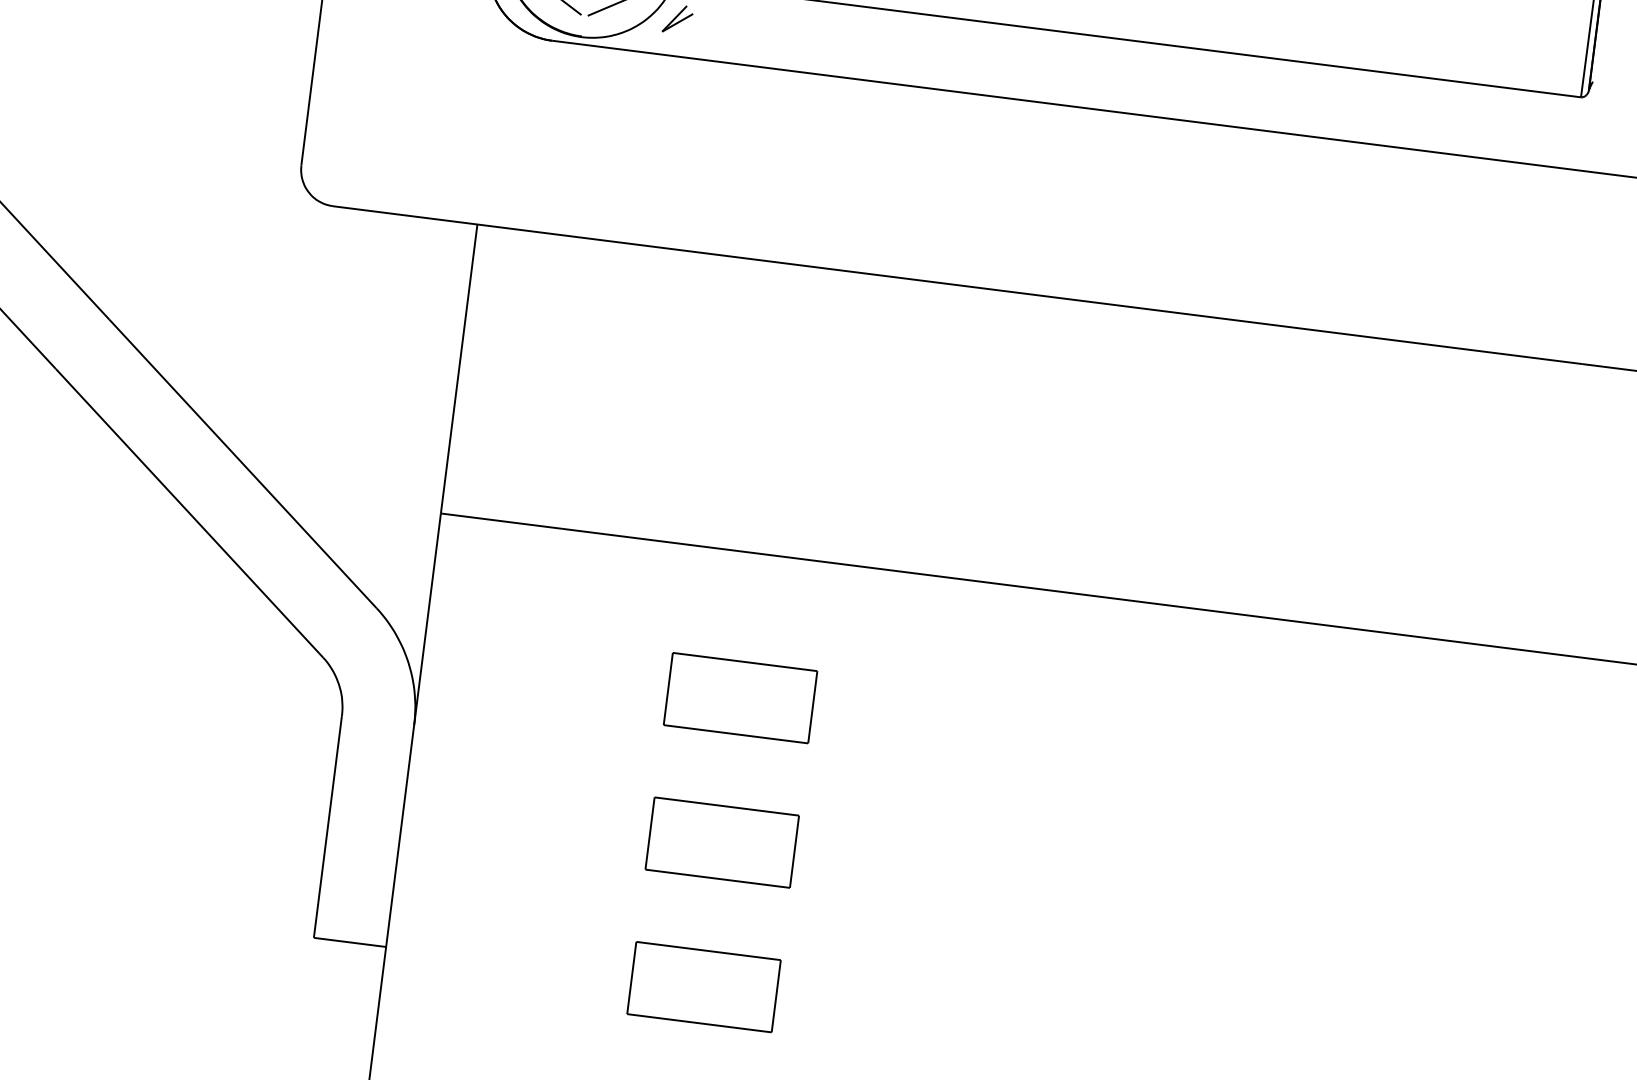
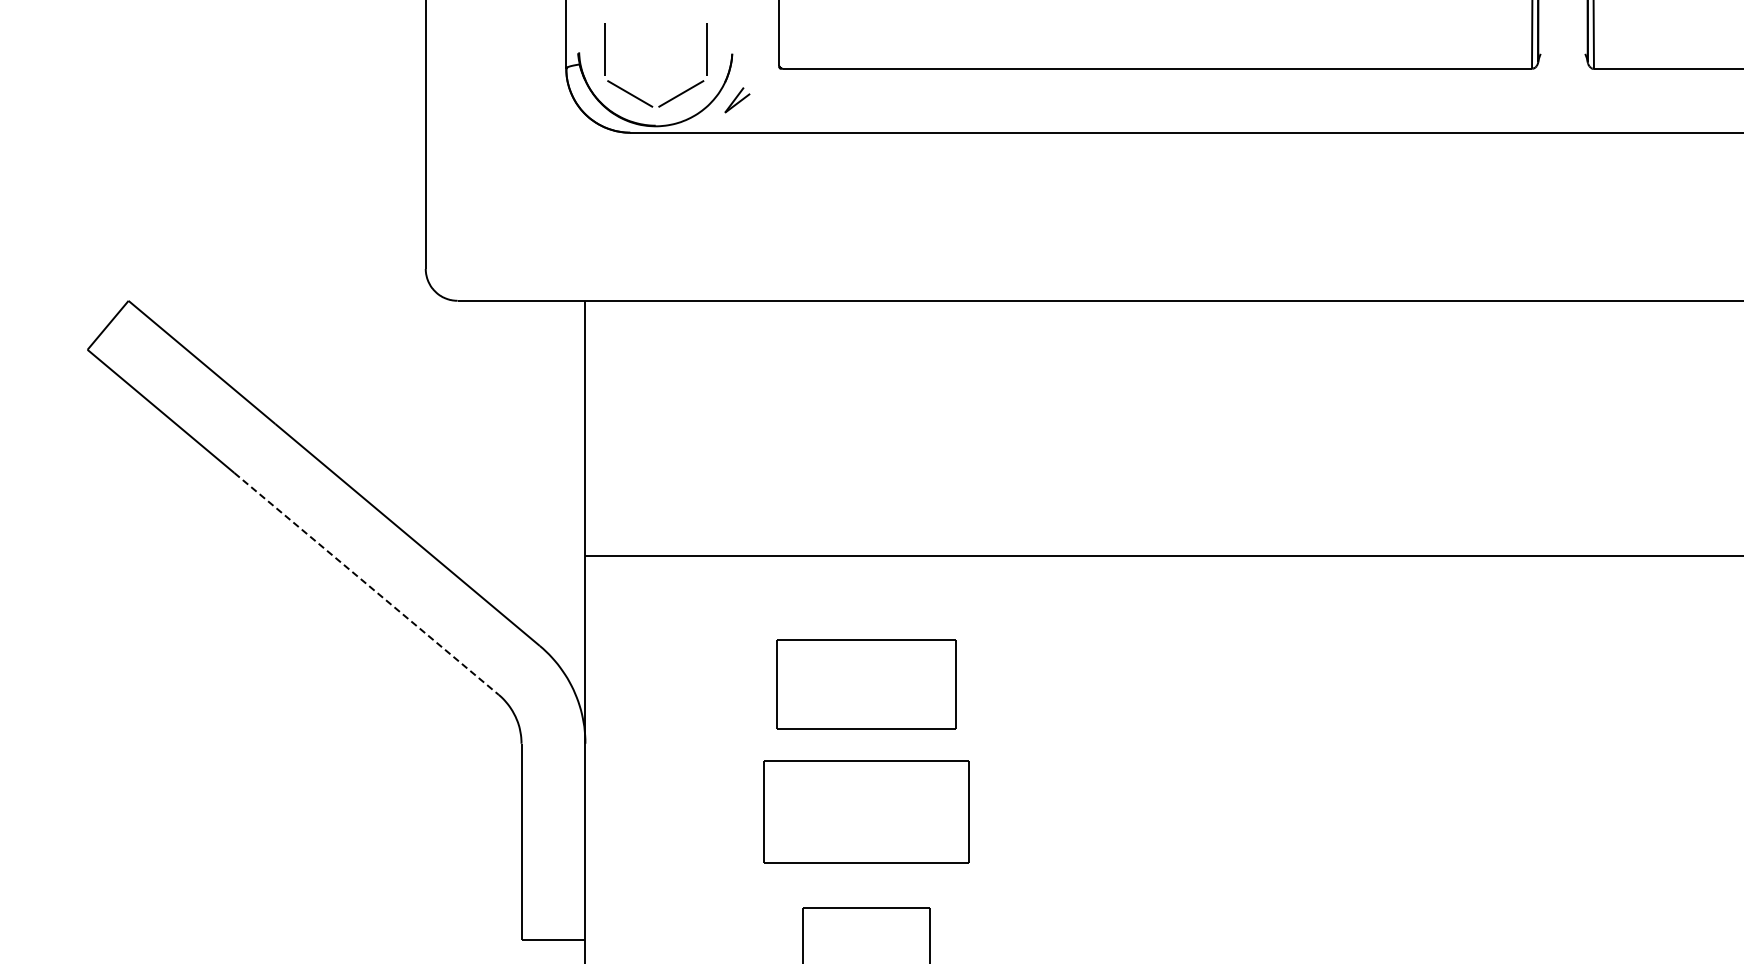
line: (189, 512) -> (366, 583), solid -> dashed
part: (740, 697) -> (866, 683), size x1.4
part: (722, 842) -> (866, 811), size x1.6

